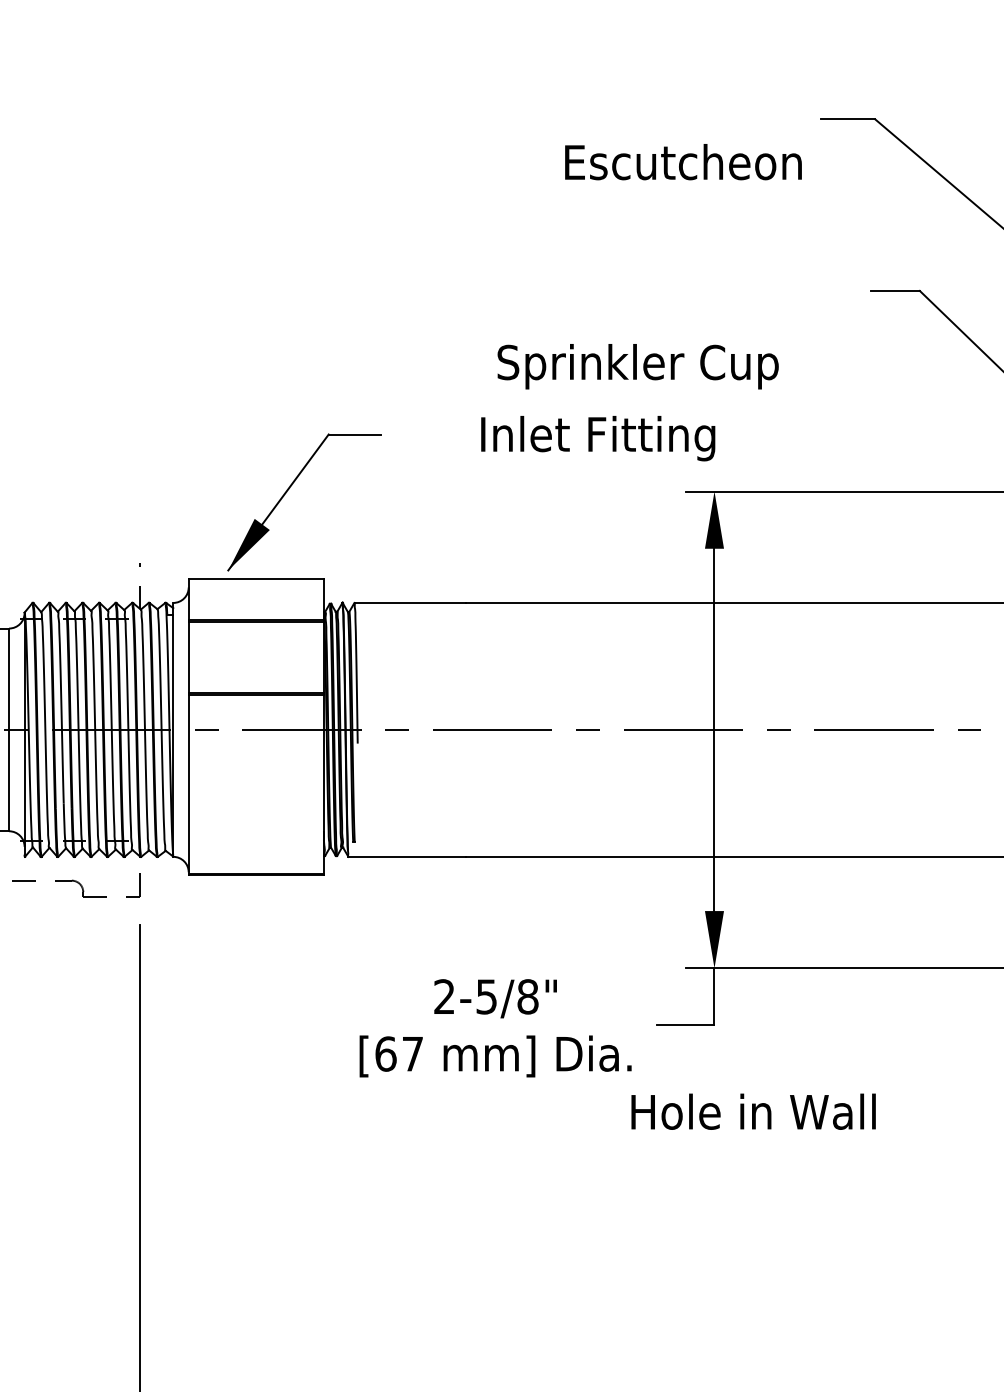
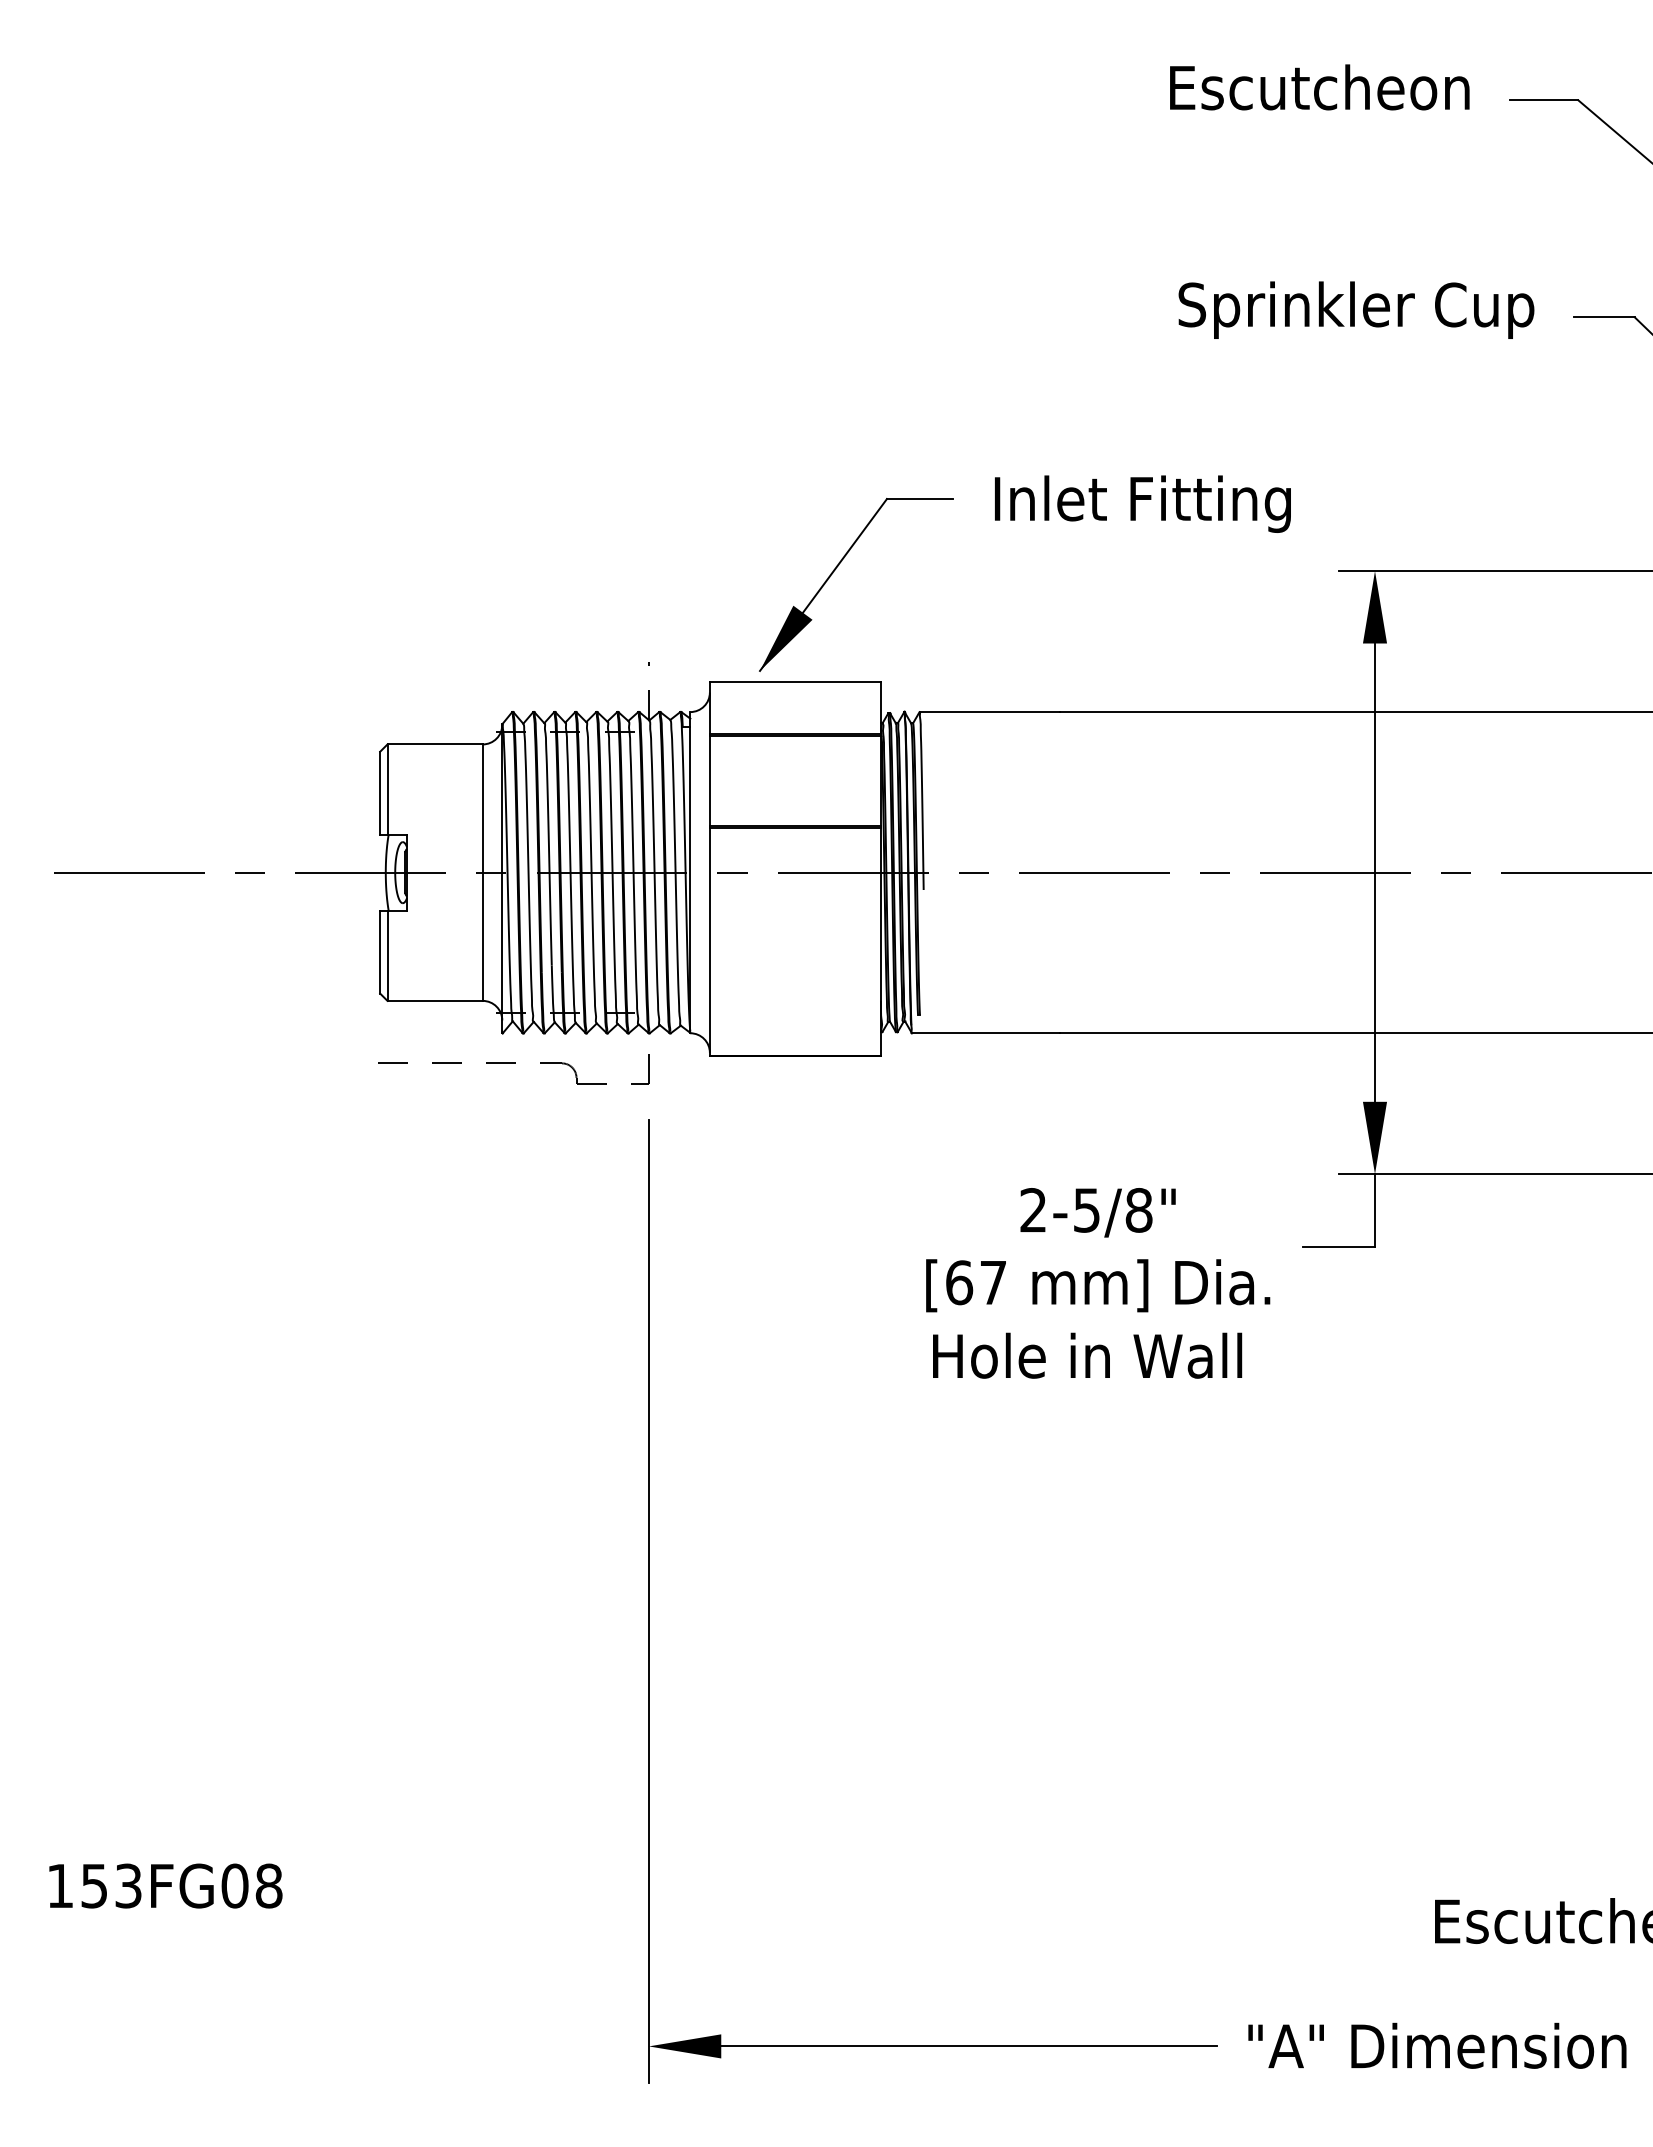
text: (683, 162) -> (1319, 87), moved
text: (638, 366) -> (1356, 309), moved
text: (597, 438) -> (1142, 503), moved
text: (753, 1111) -> (1087, 1355), moved

